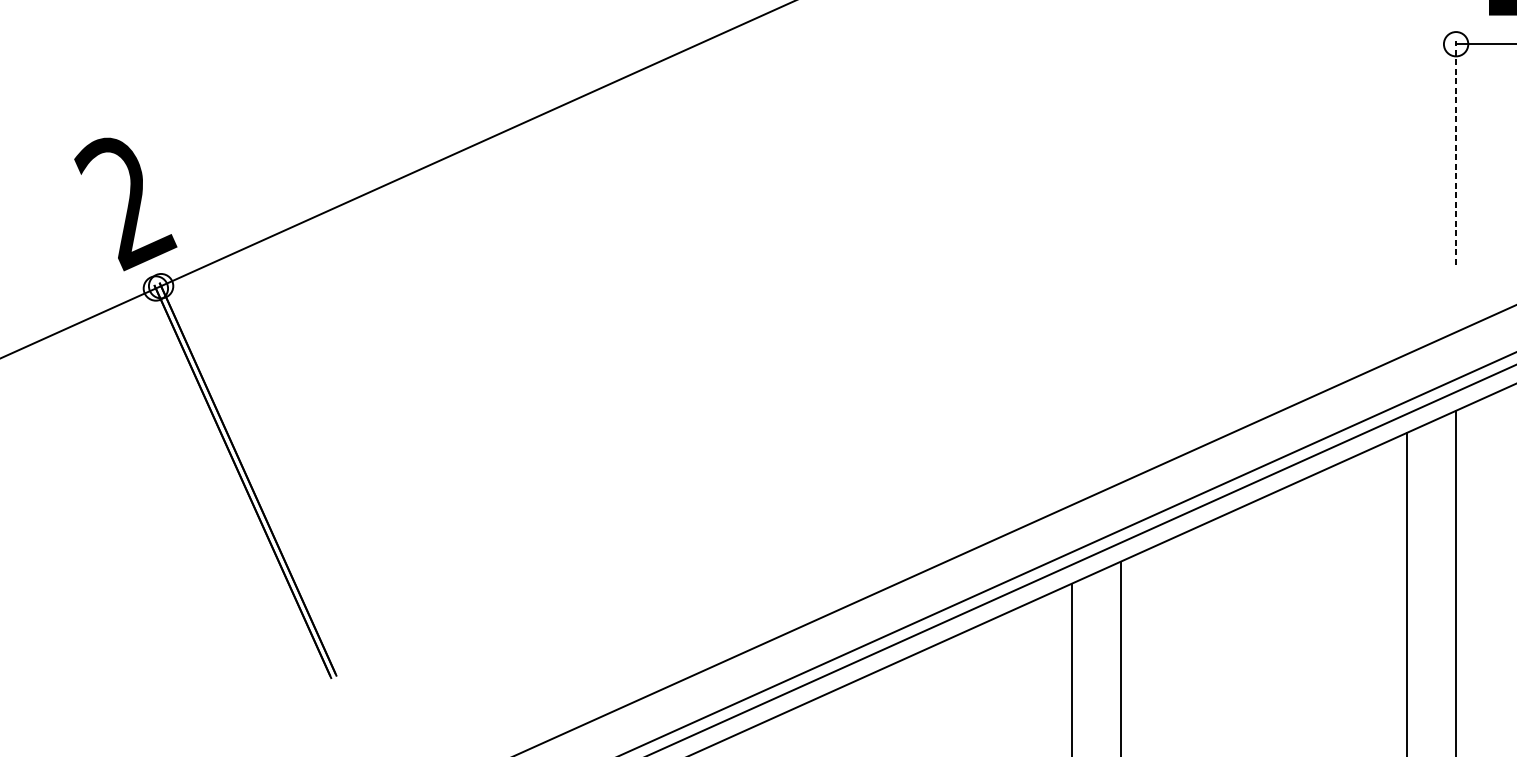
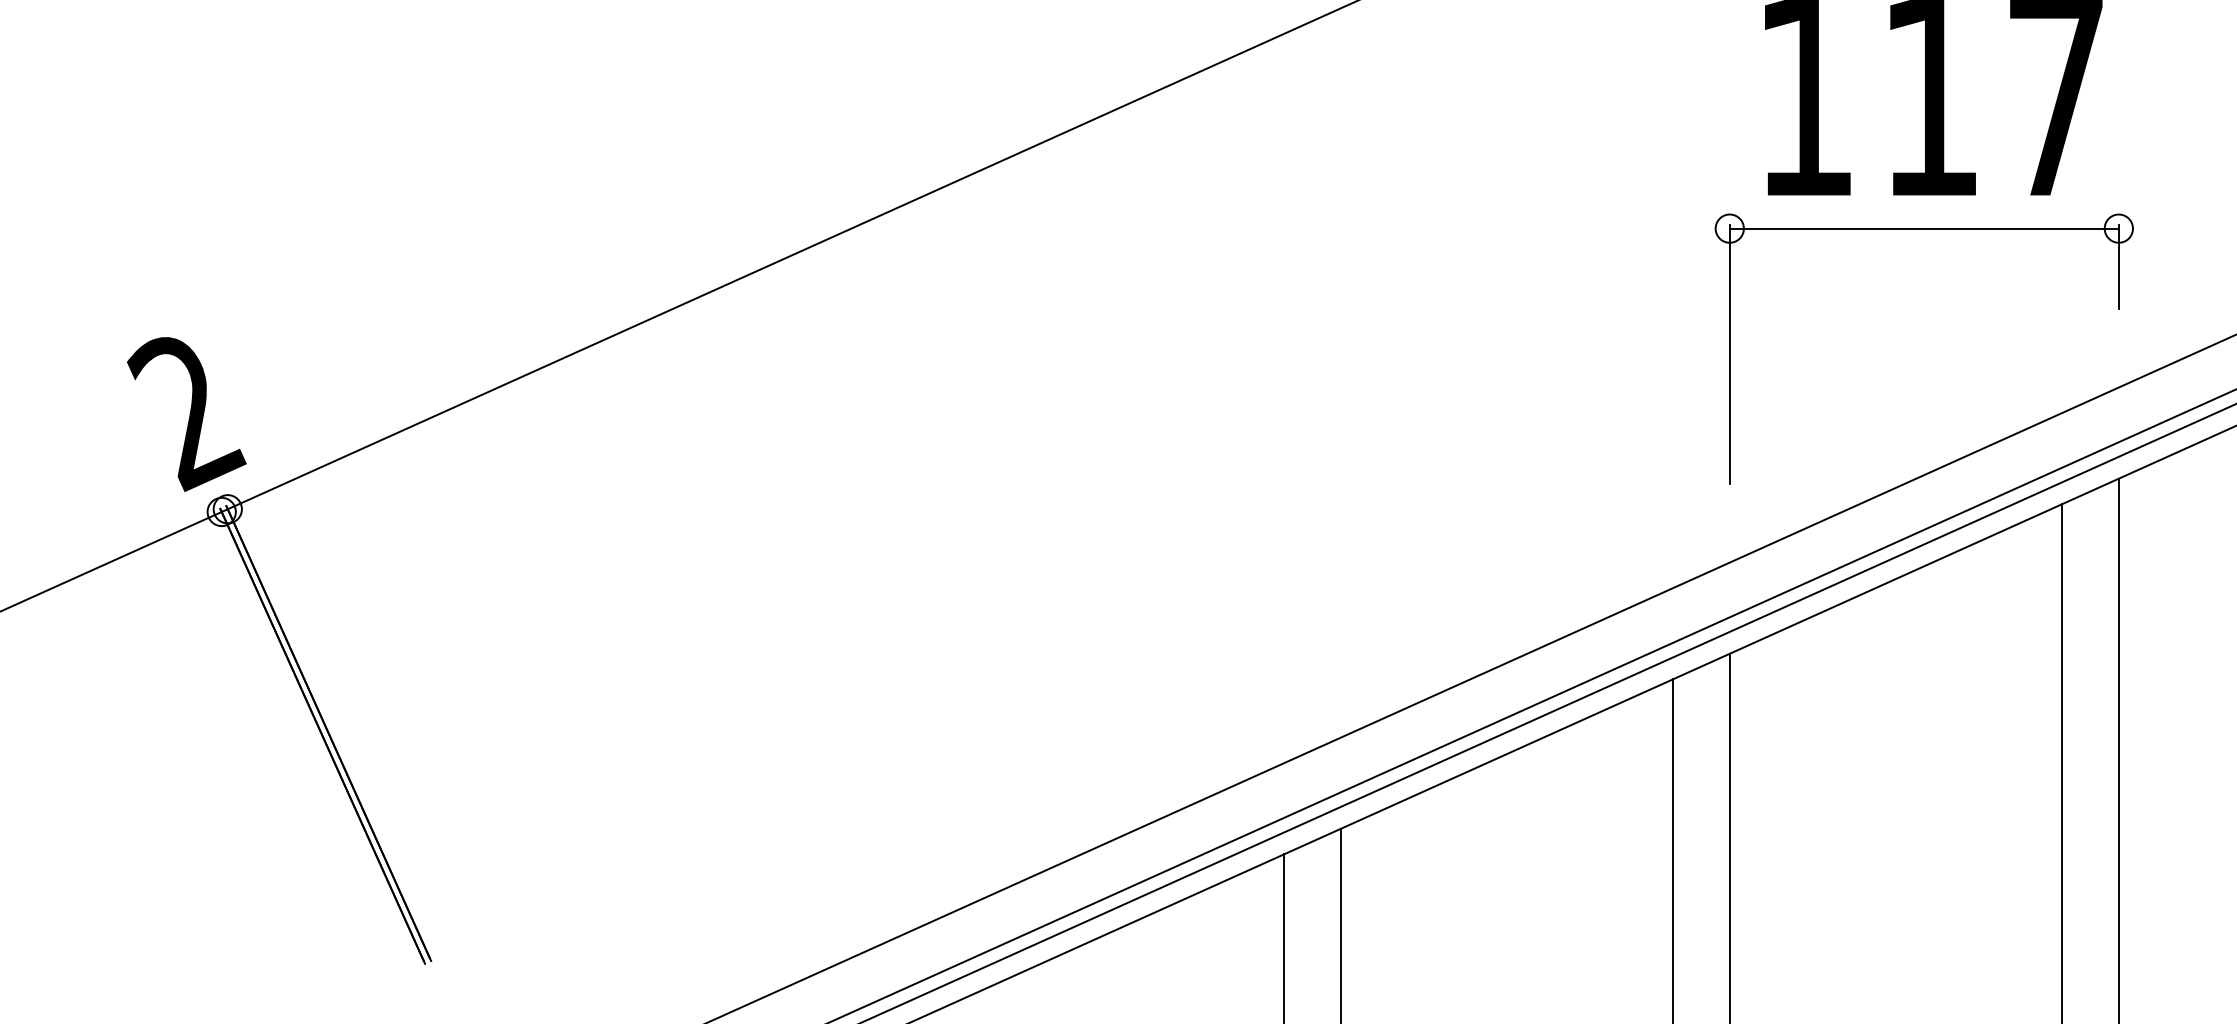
line: (1455, 152) -> (1729, 354), dashed -> solid

